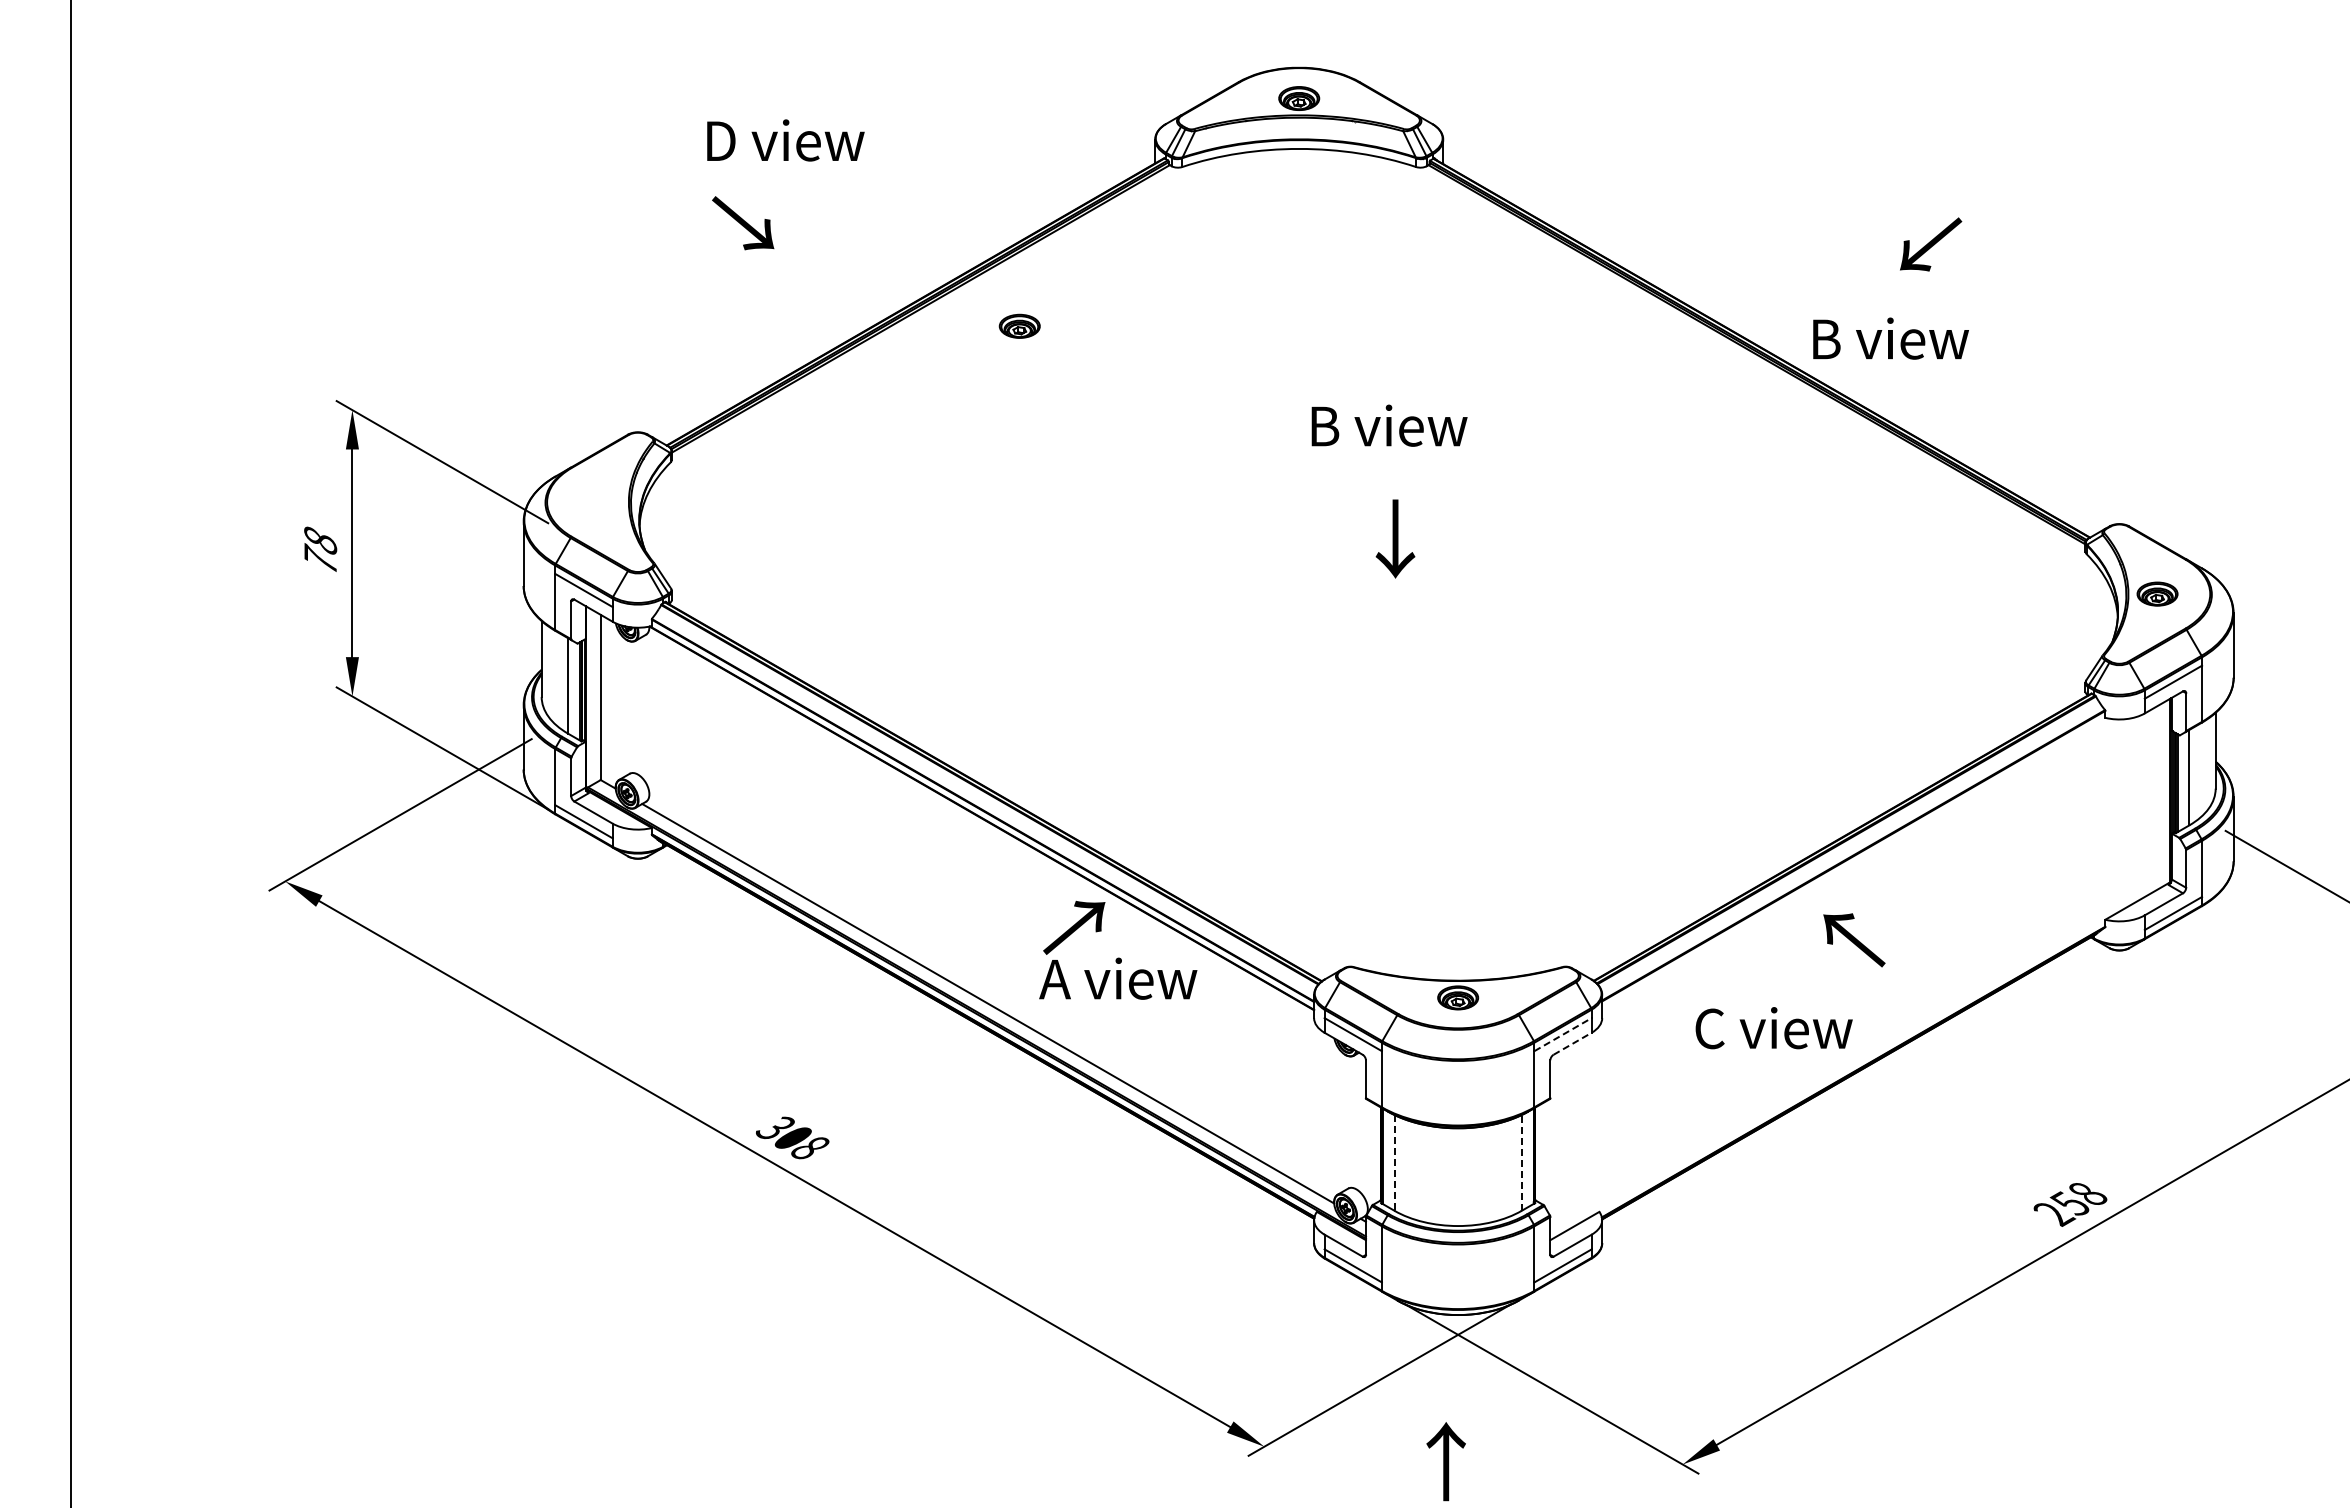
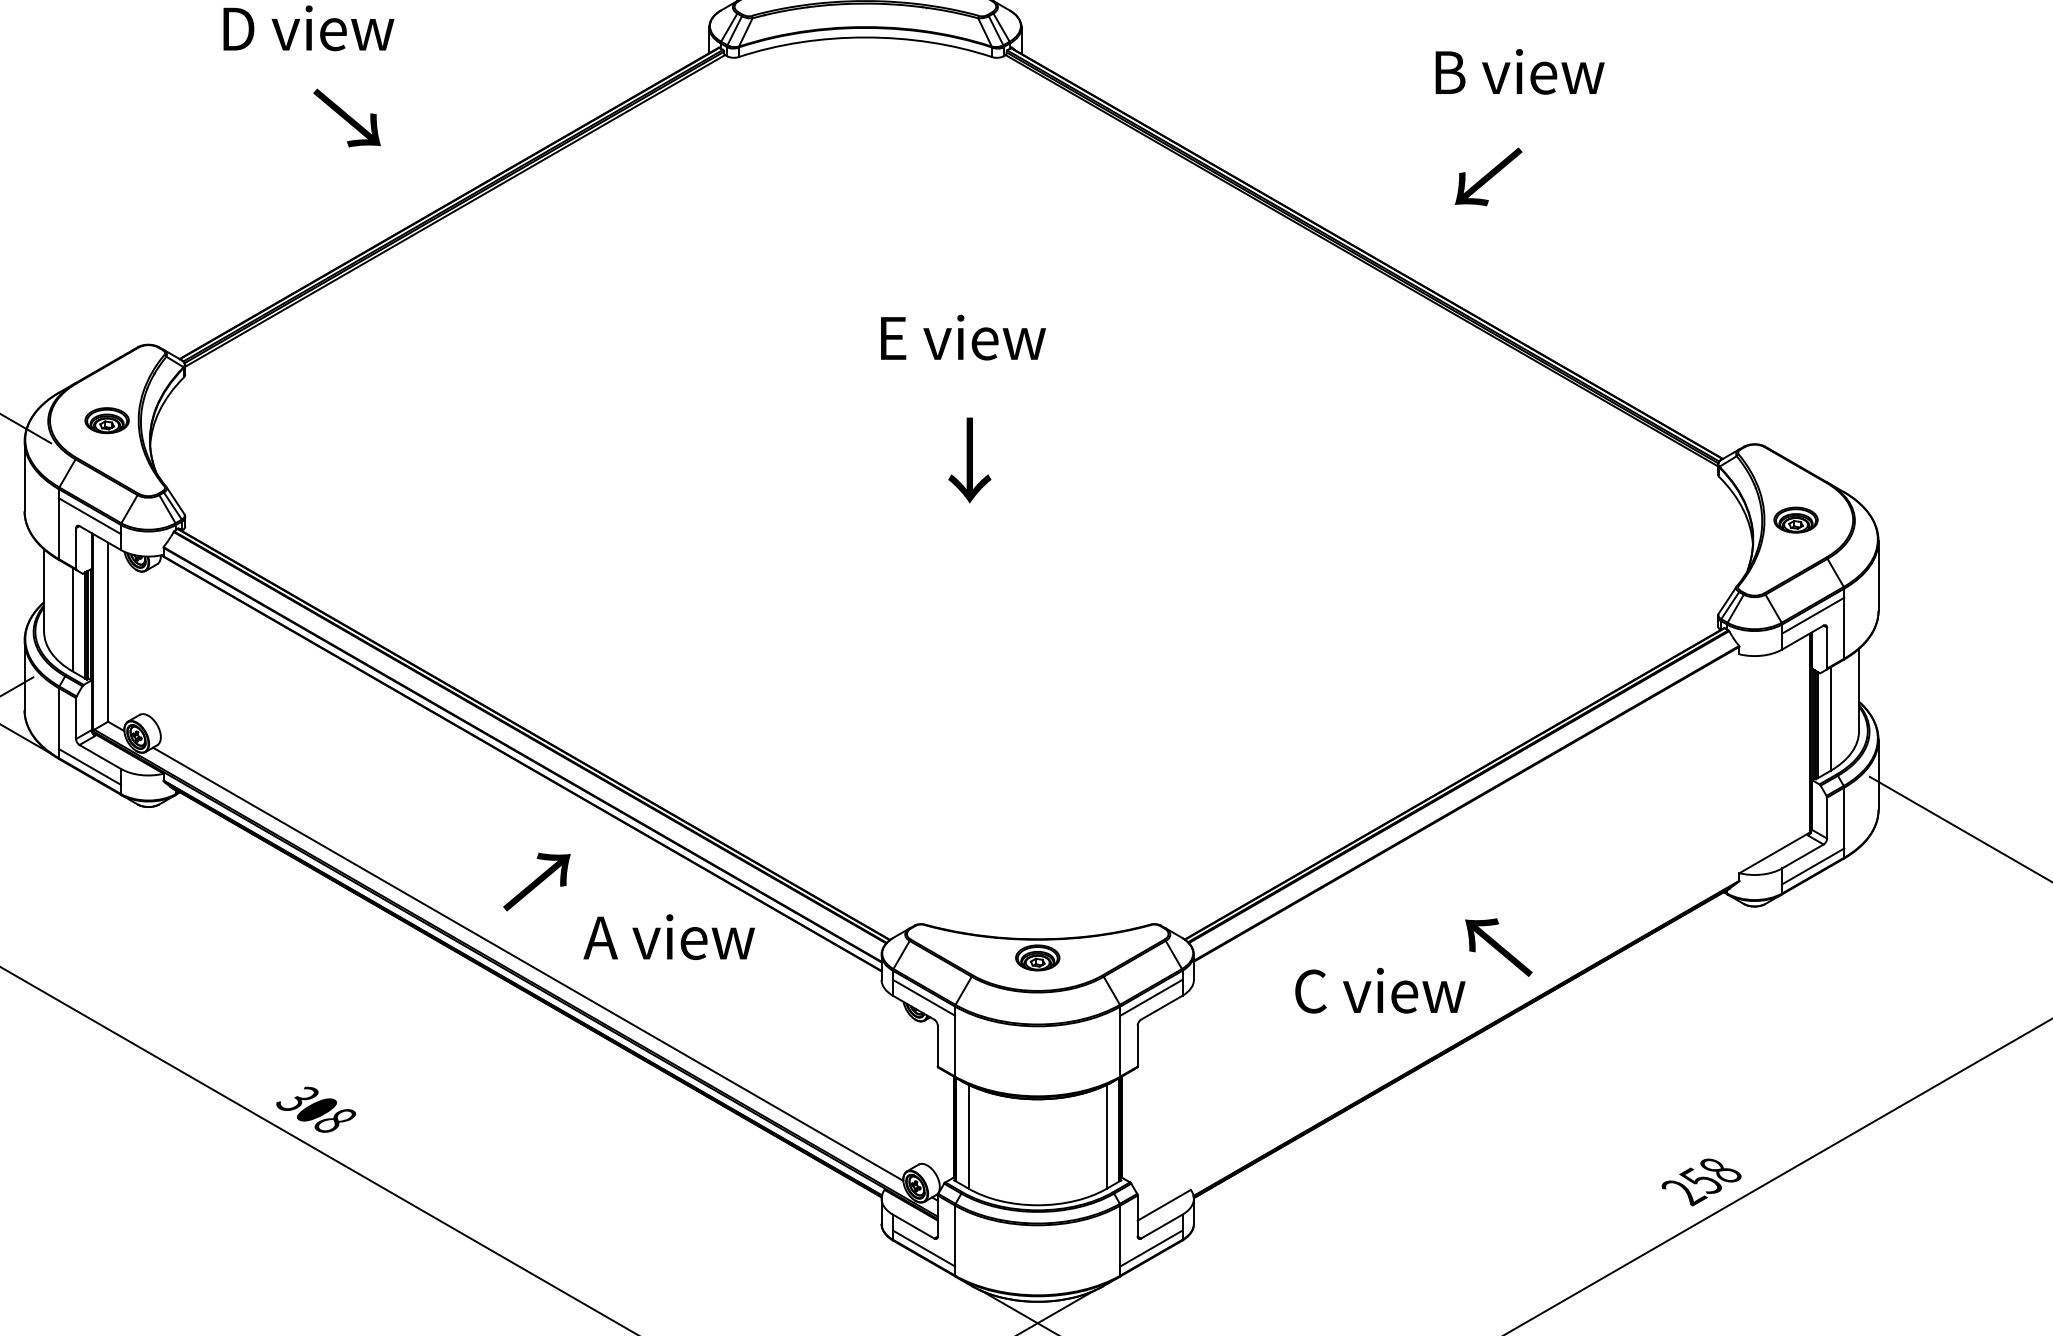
text: (743, 223) -> (347, 118), moved
text: (1931, 244) -> (1489, 176), moved
part: (1019, 325) -> (106, 419), moved
text: (1890, 338) -> (1519, 71), moved
text: (1389, 425) -> (963, 337), B view -> E view
text: (1074, 927) -> (537, 881), moved
text: (1854, 940) -> (1498, 947), moved
line: (1563, 1034) -> (1151, 997), dashed -> solid
line: (1573, 1043) -> (1162, 1007), dashed -> solid
line: (1394, 1162) -> (968, 1136), dashed -> solid
line: (1521, 1162) -> (1106, 1136), dashed -> solid

